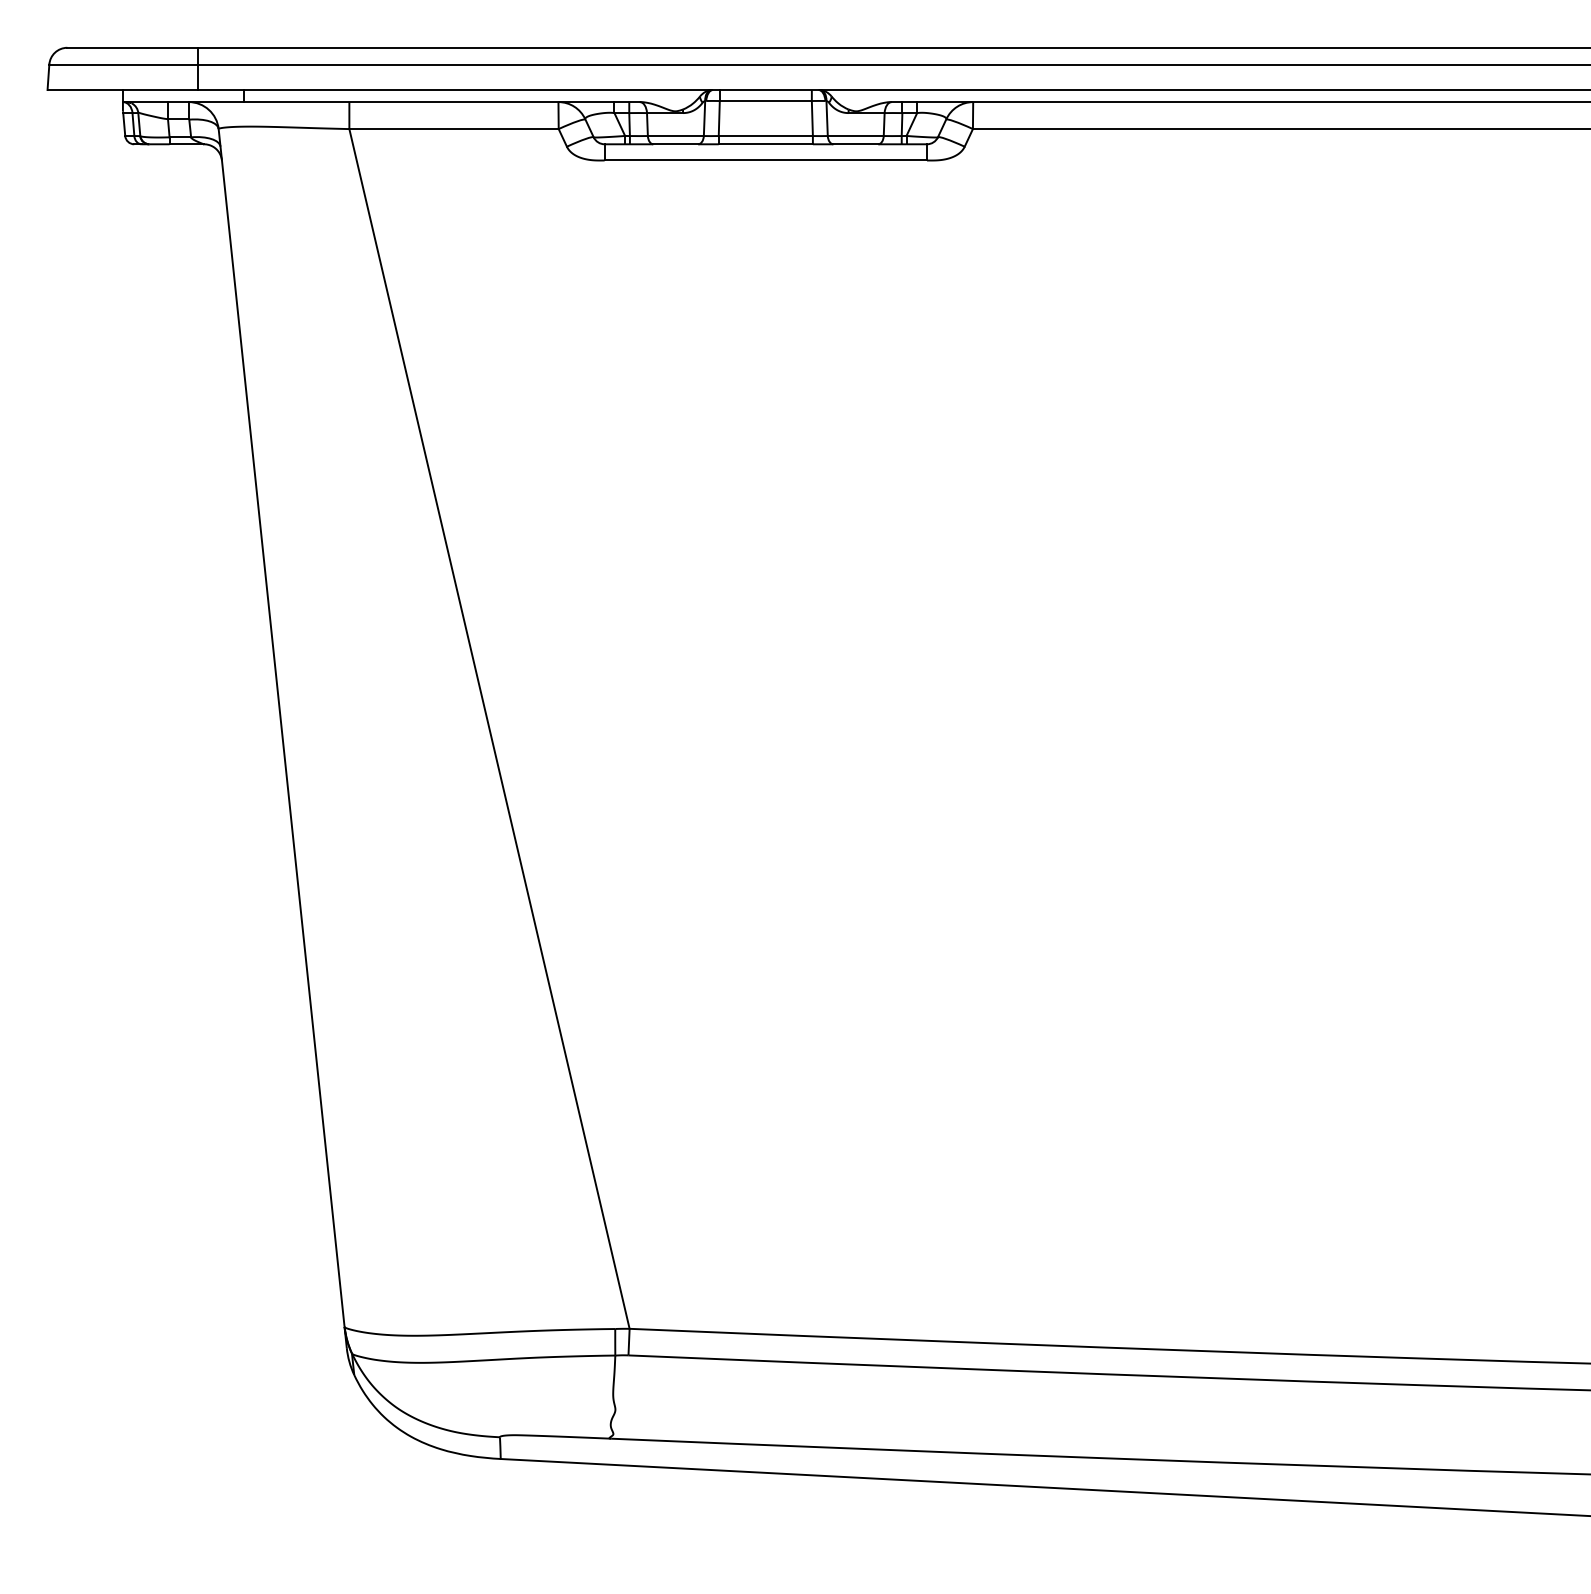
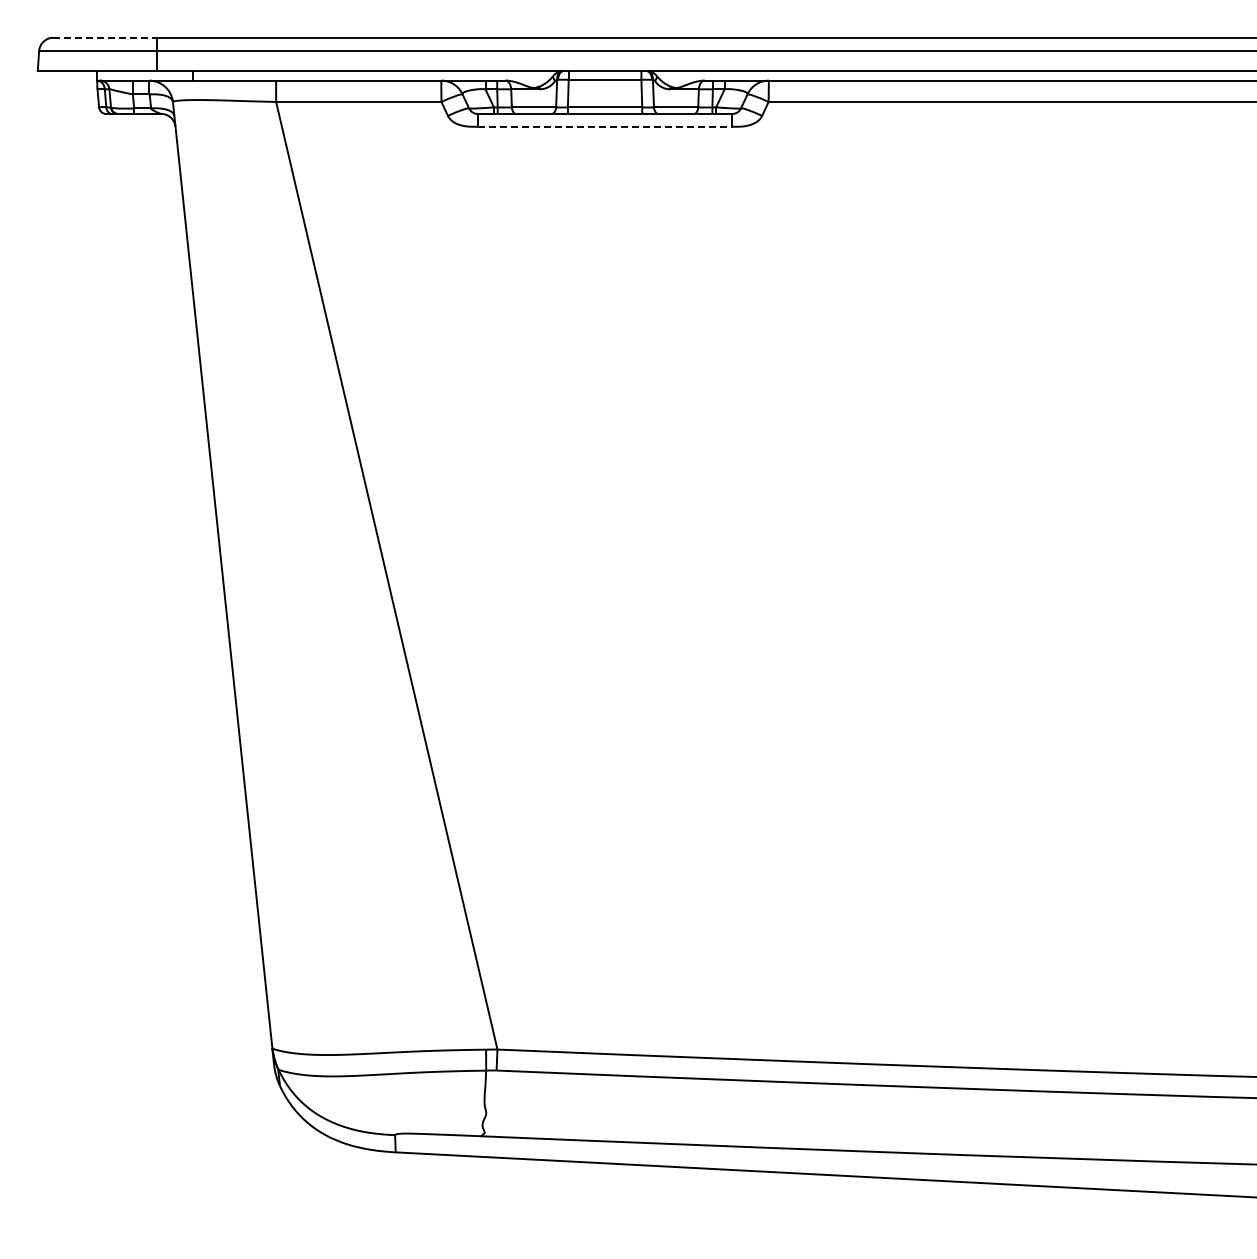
line: (133, 47) -> (105, 37), solid -> dashed
line: (766, 160) -> (605, 126), solid -> dashed

